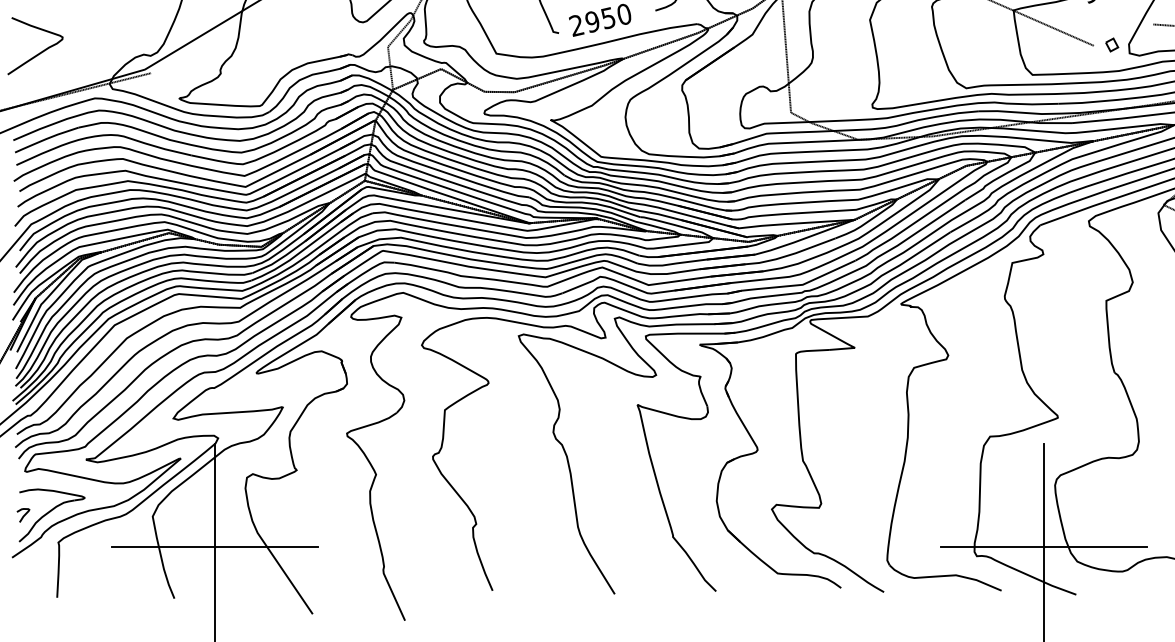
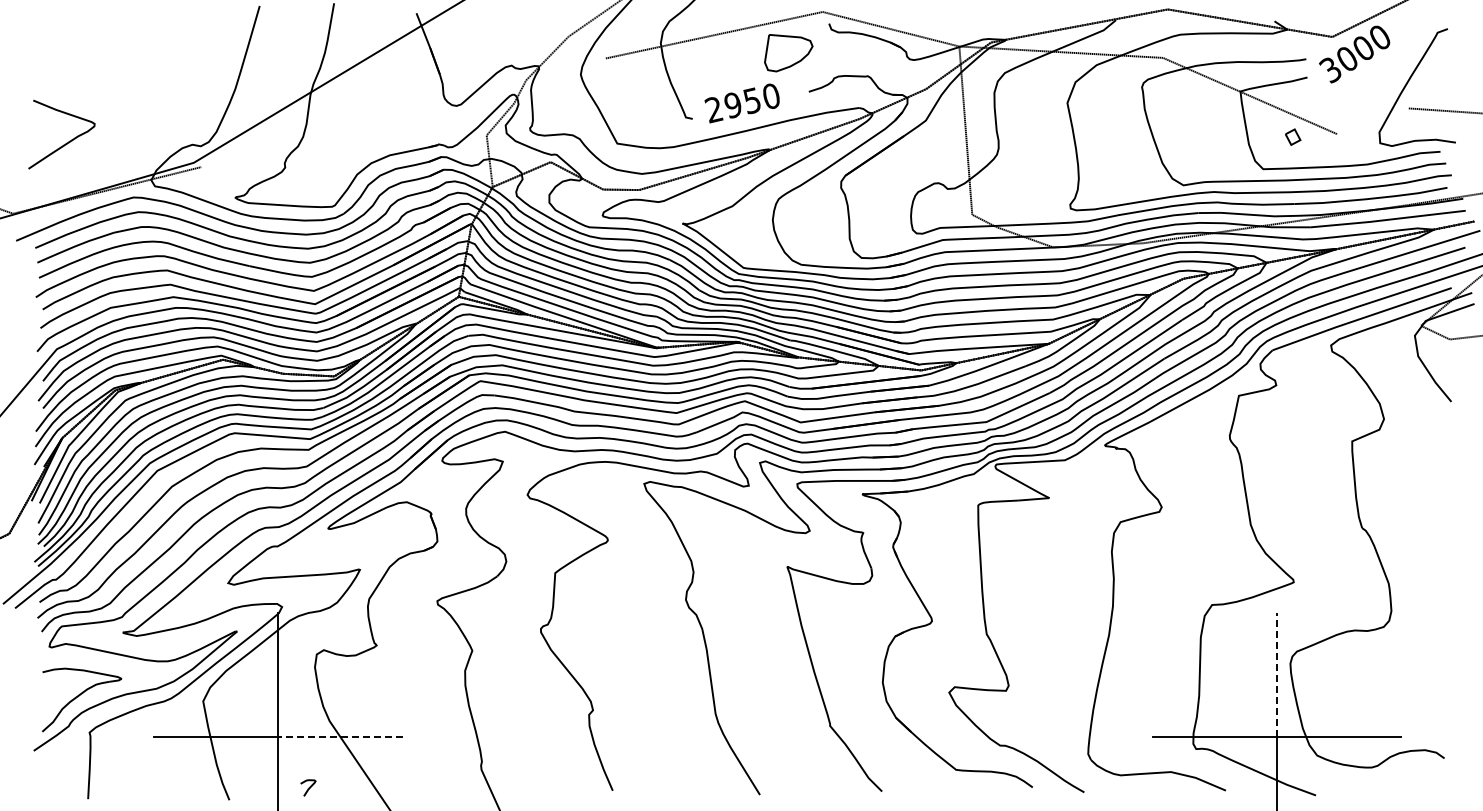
part: (1112, 44) -> (1293, 136), moved
line: (1044, 495) -> (1277, 675), solid -> dashed
curve: (23, 515) -> (308, 787), moved
line: (266, 546) -> (340, 737), solid -> dashed

